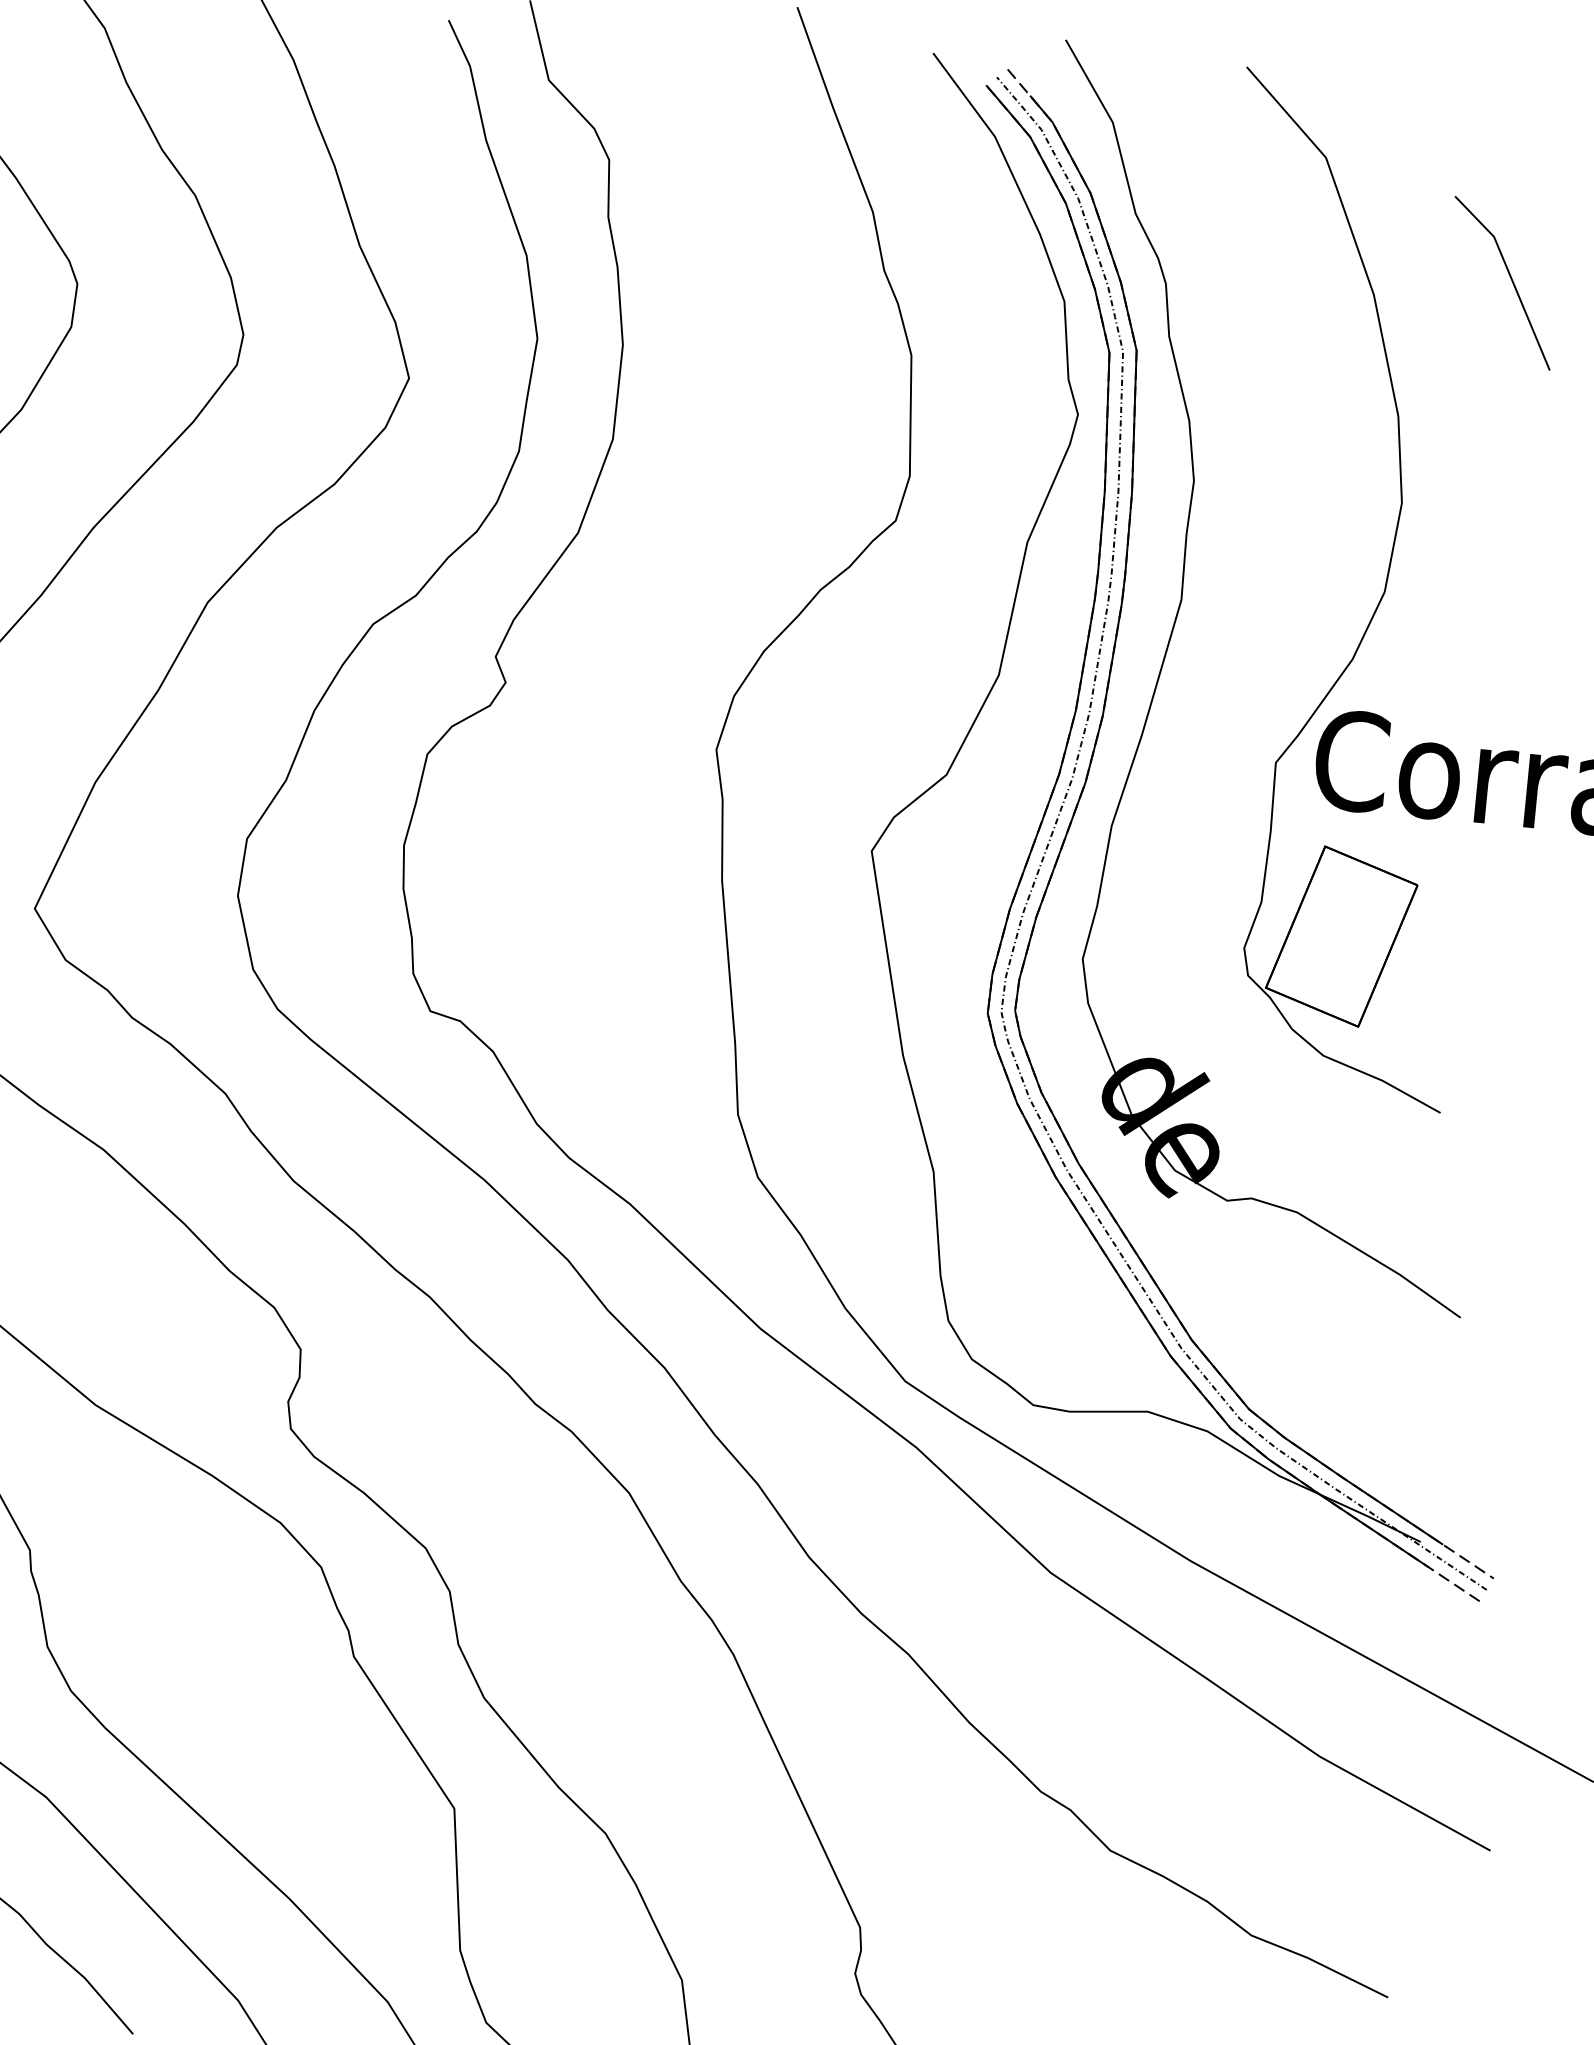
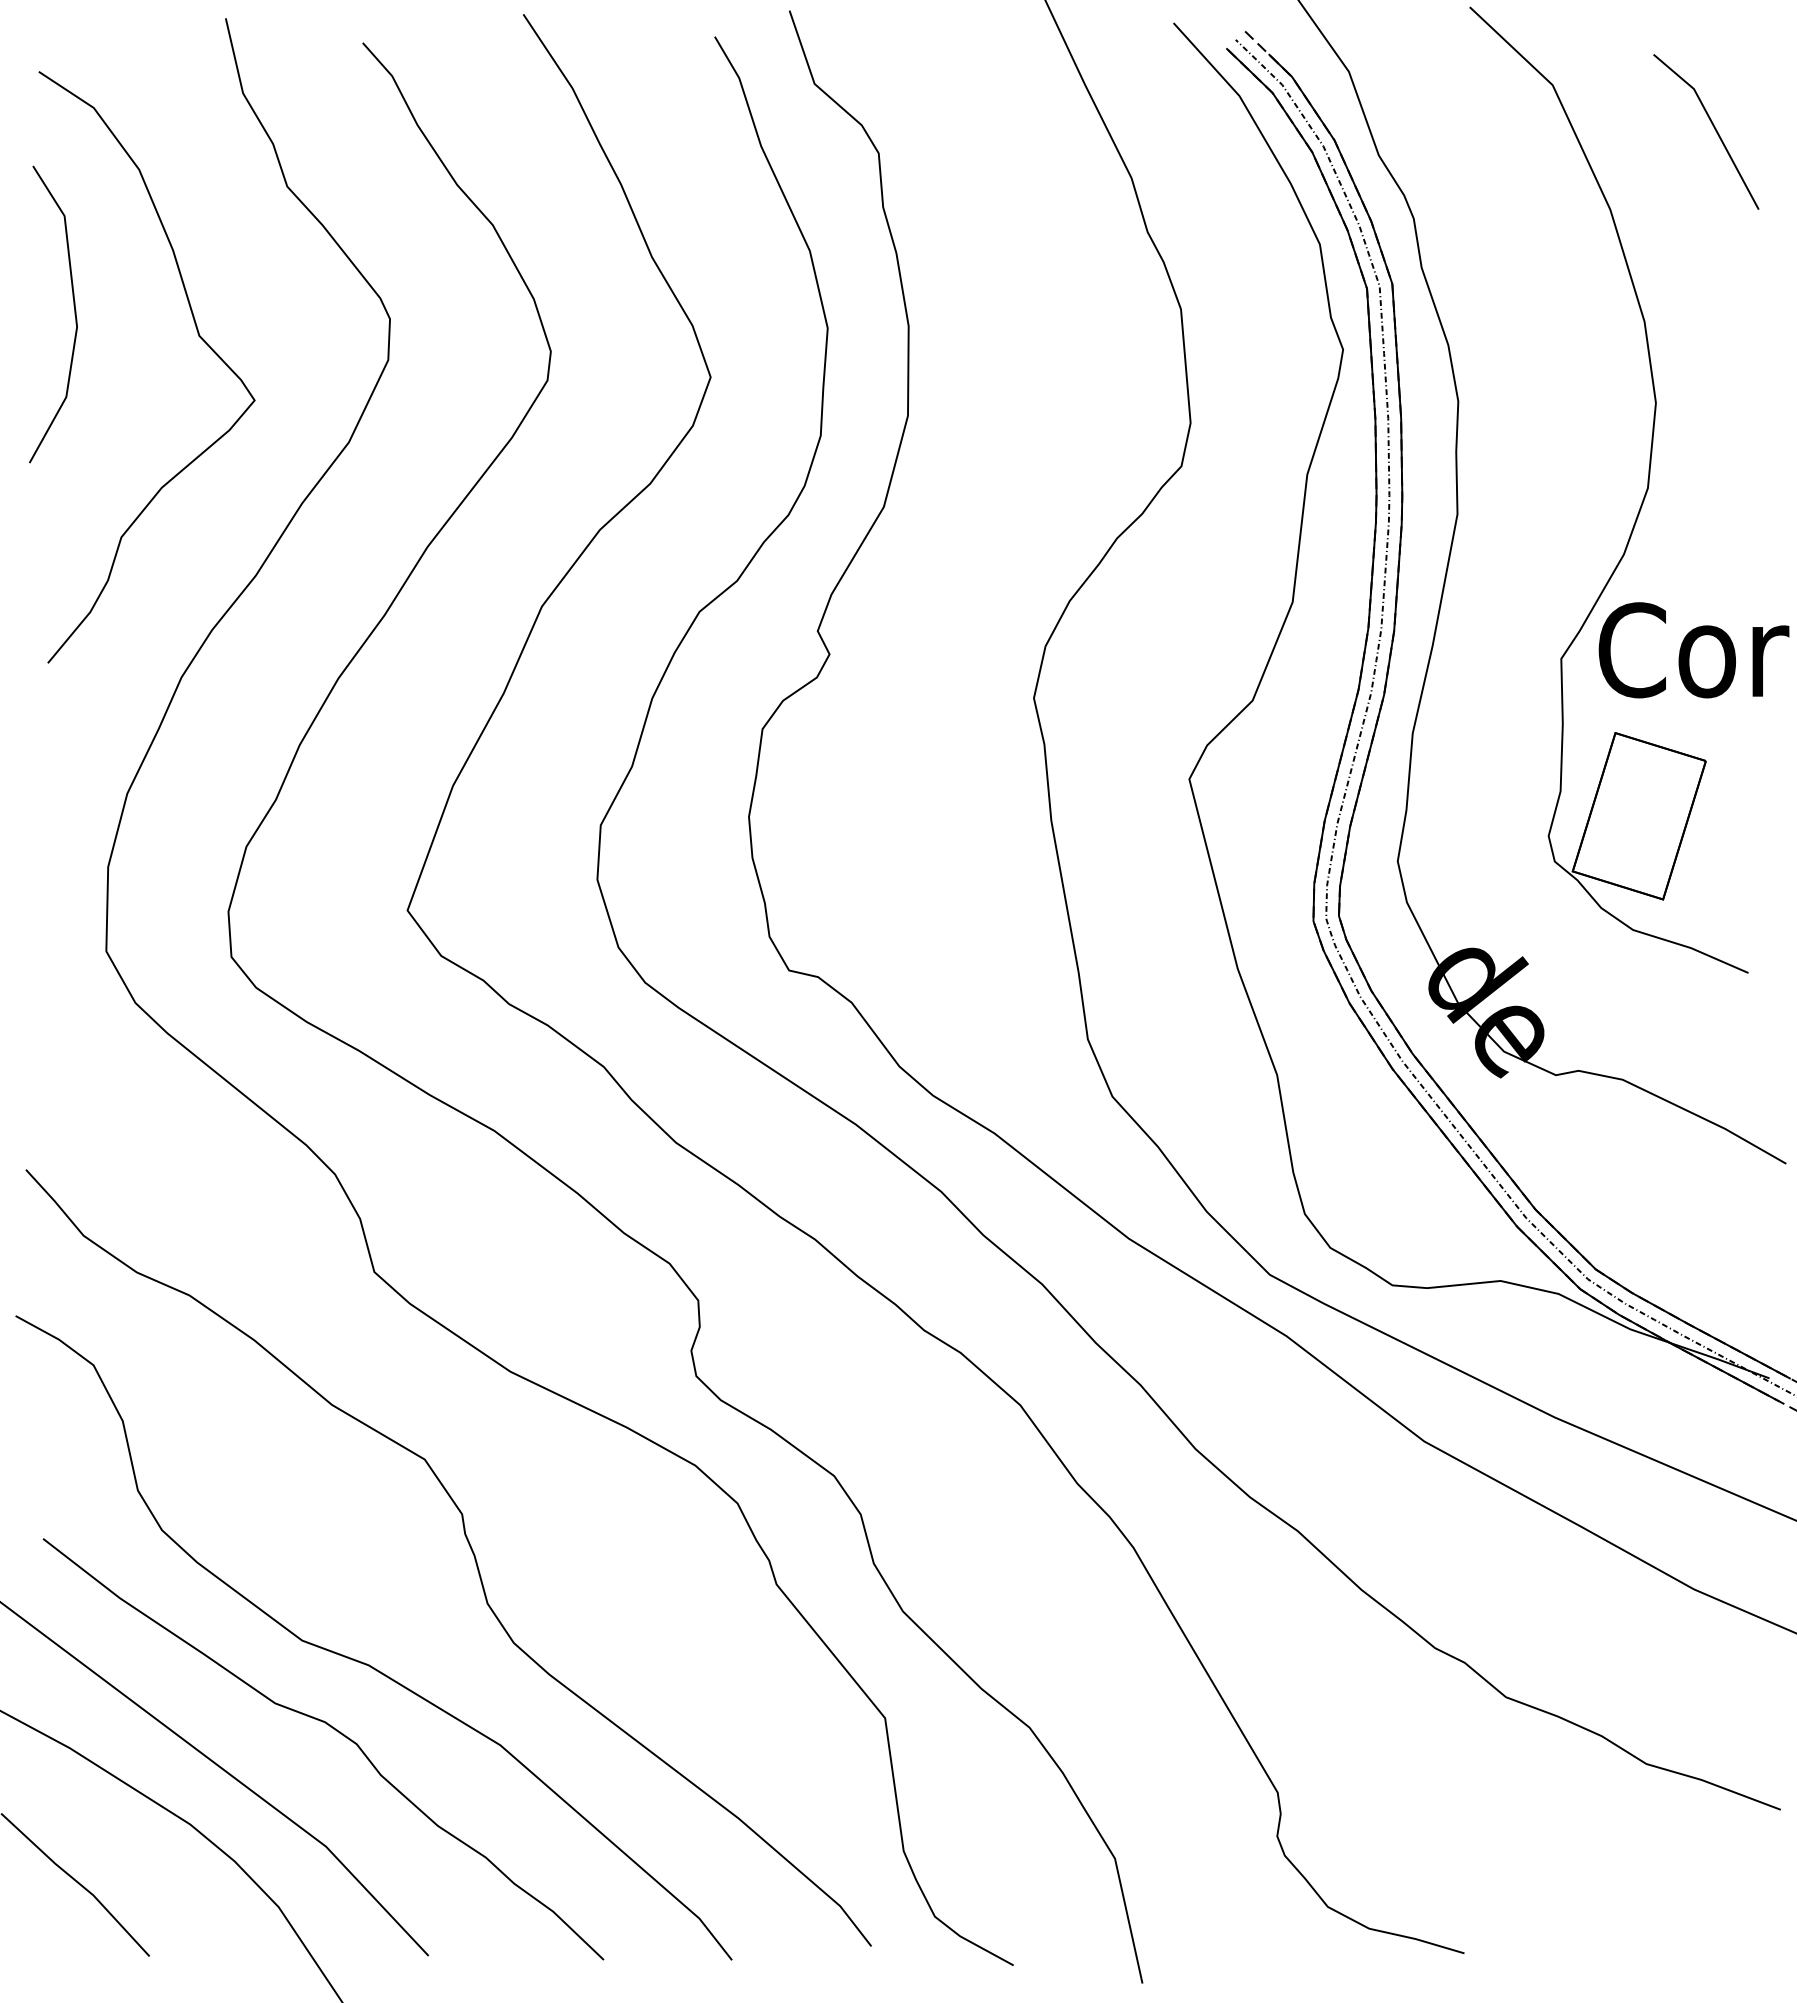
line: (1510, 279) -> (1713, 127), moved

